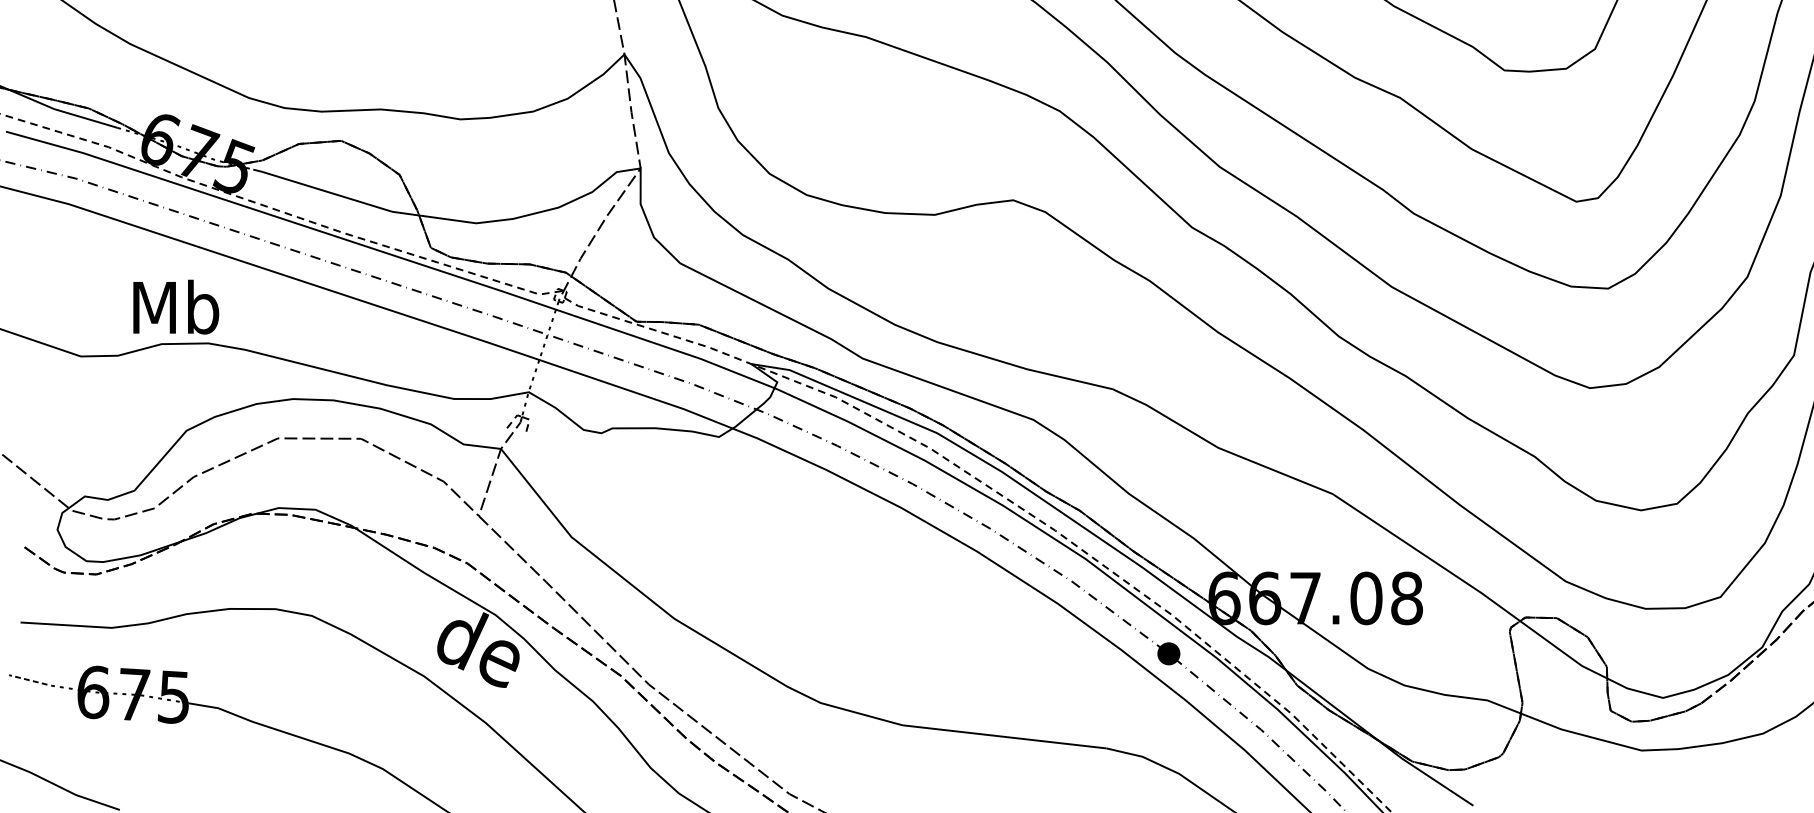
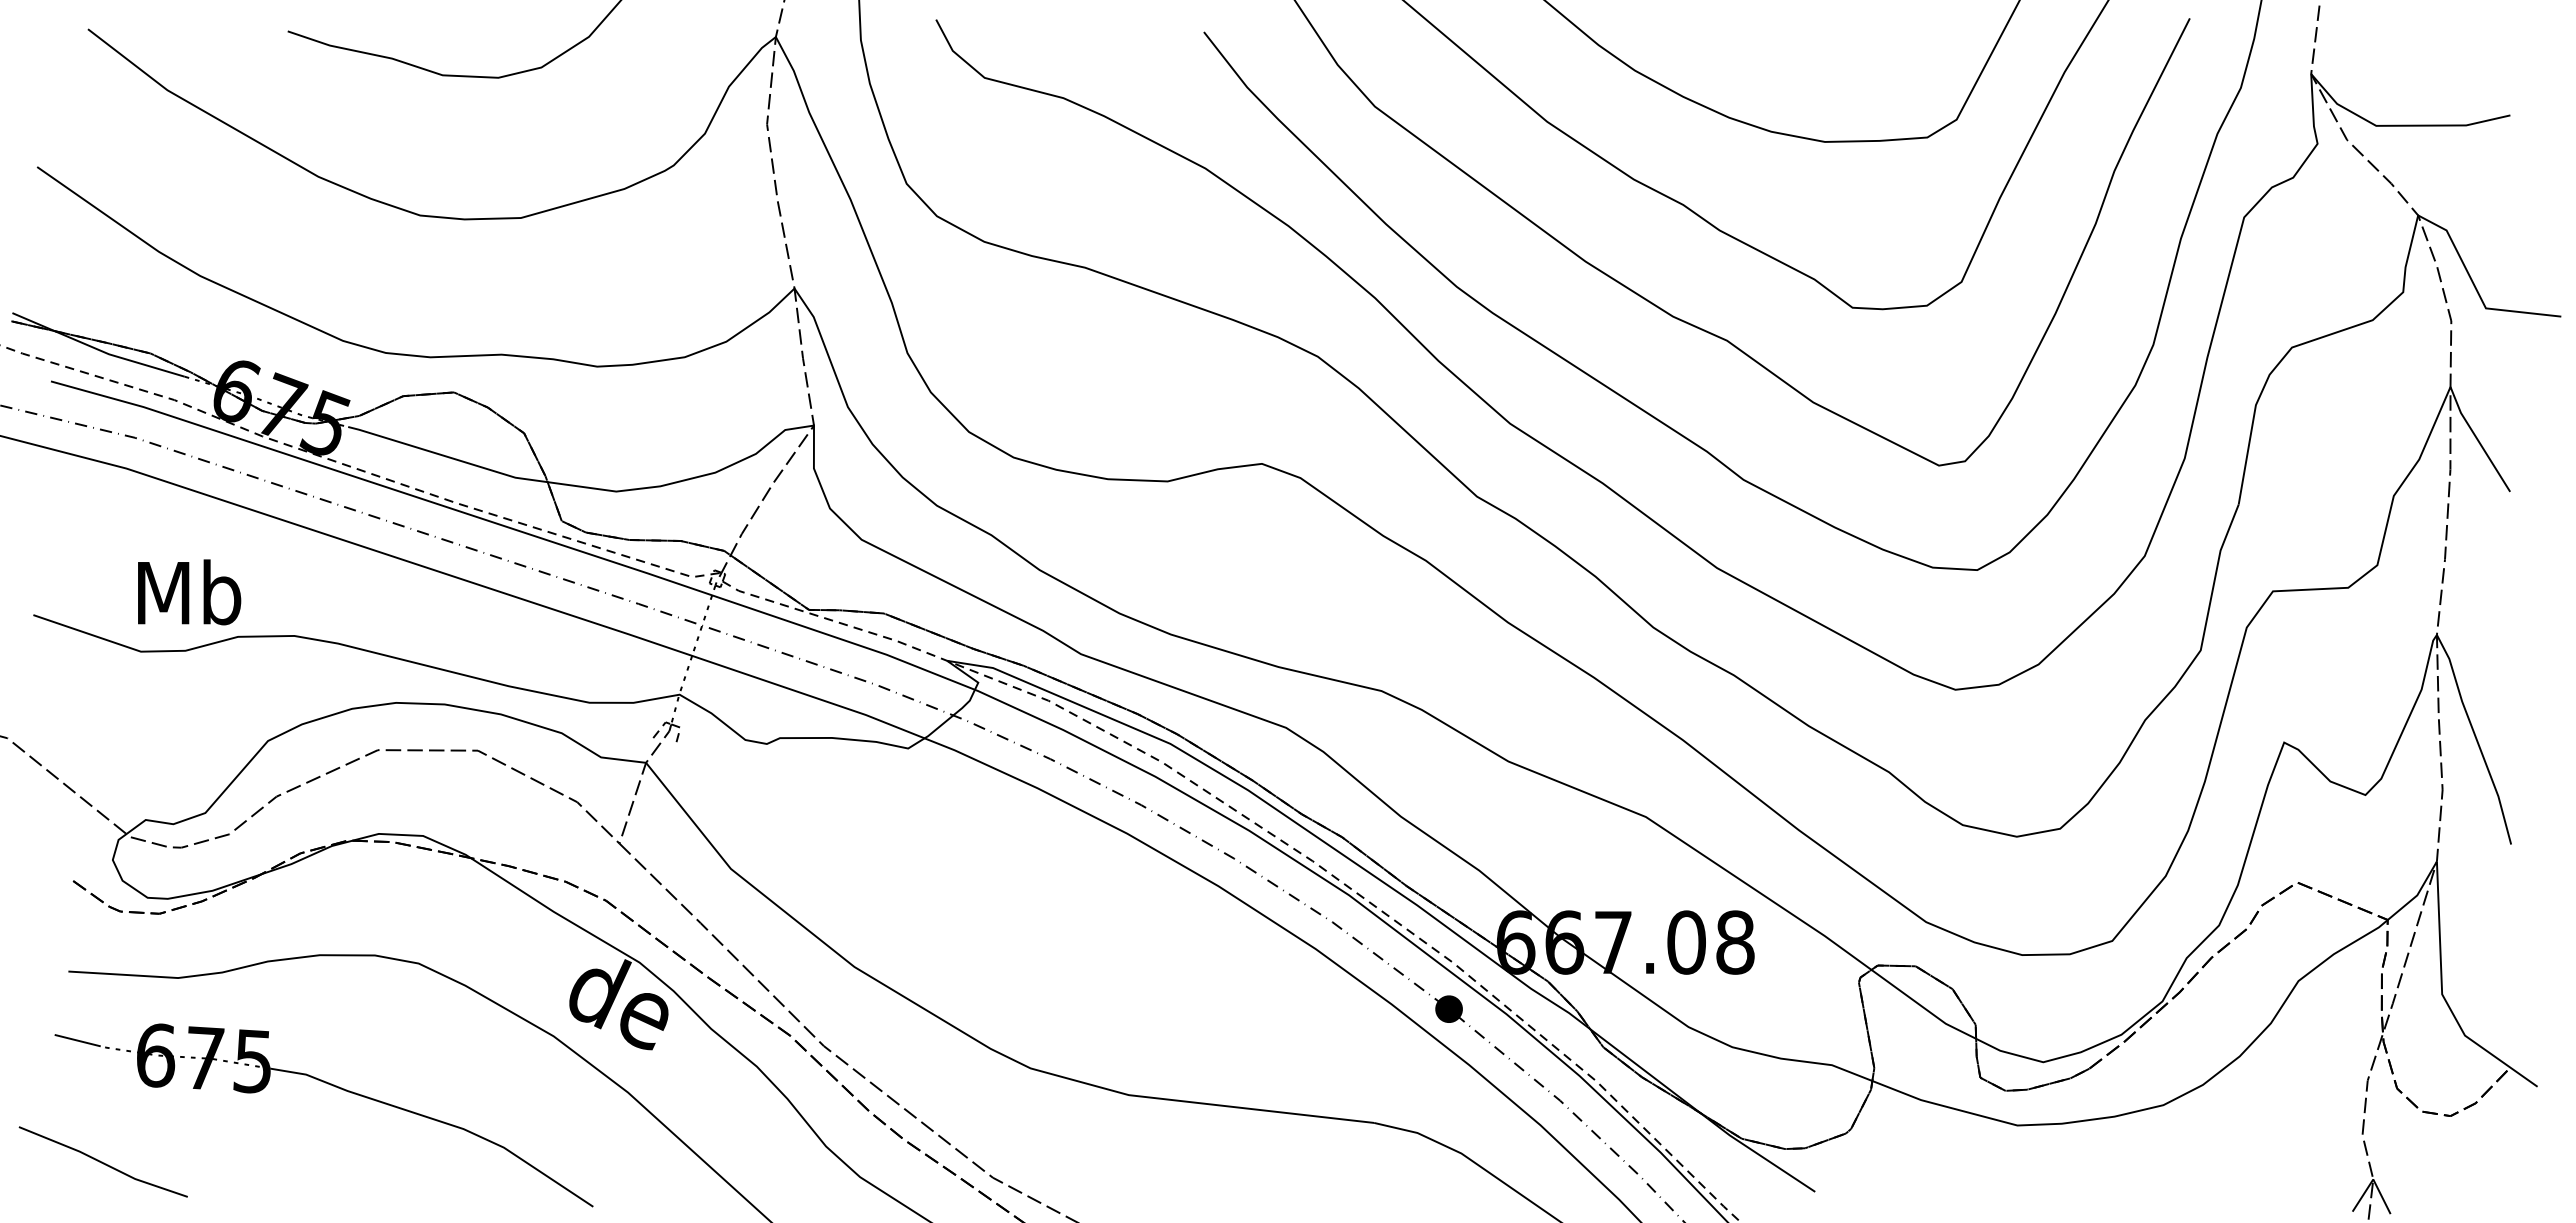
text: (176, 307) -> (189, 592), moved
line: (28, 679) -> (77, 1040), dashed -> solid

